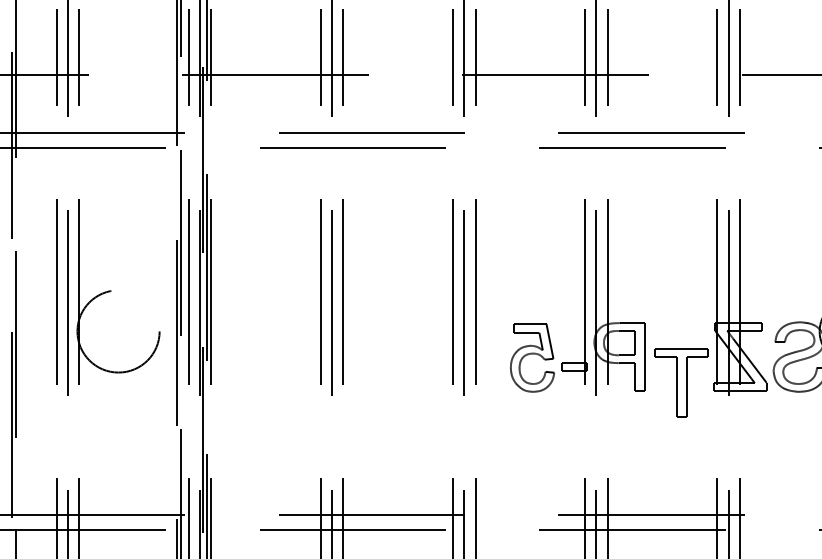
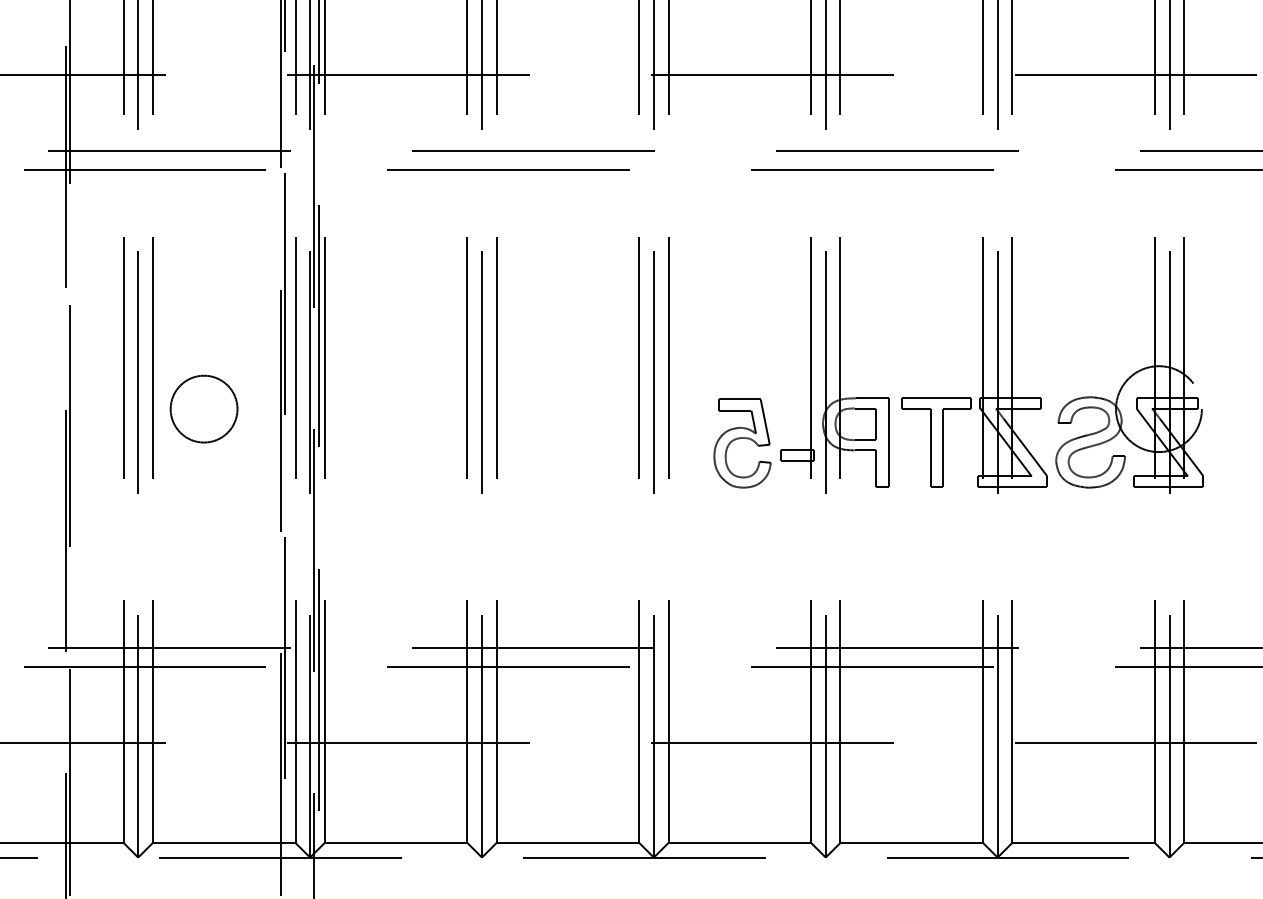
circle: (118, 330) -> (203, 408), size x0.62
part: (681, 383) -> (936, 442), moved

